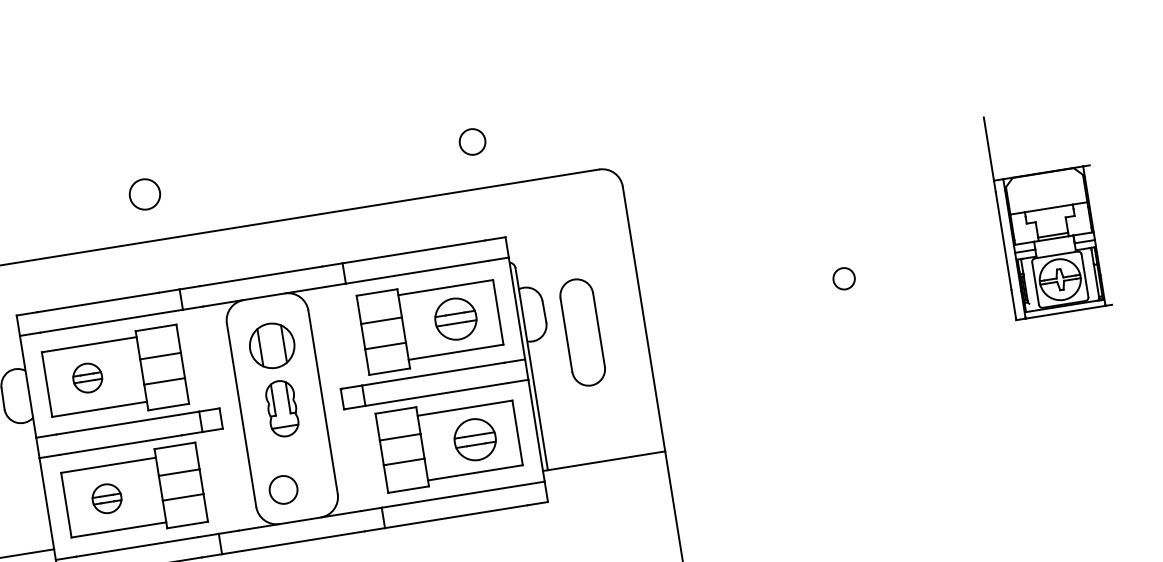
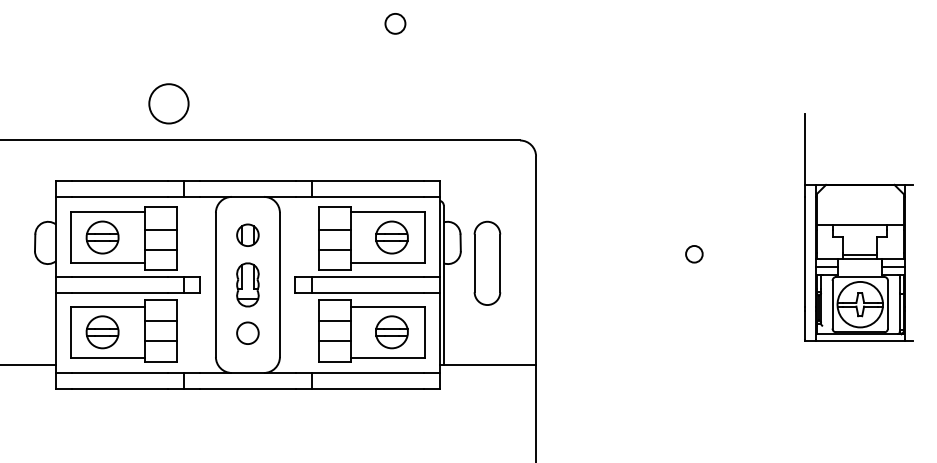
circle: (472, 141) -> (395, 23), moved
circle: (144, 194) -> (168, 103), size x1.67
part: (1047, 211) -> (858, 227), size x1.43
part: (271, 344) -> (247, 234), size x0.62
part: (87, 378) -> (102, 237), size x1.43
circle: (282, 489) -> (247, 332), moved
part: (107, 498) -> (102, 332), size x1.43

